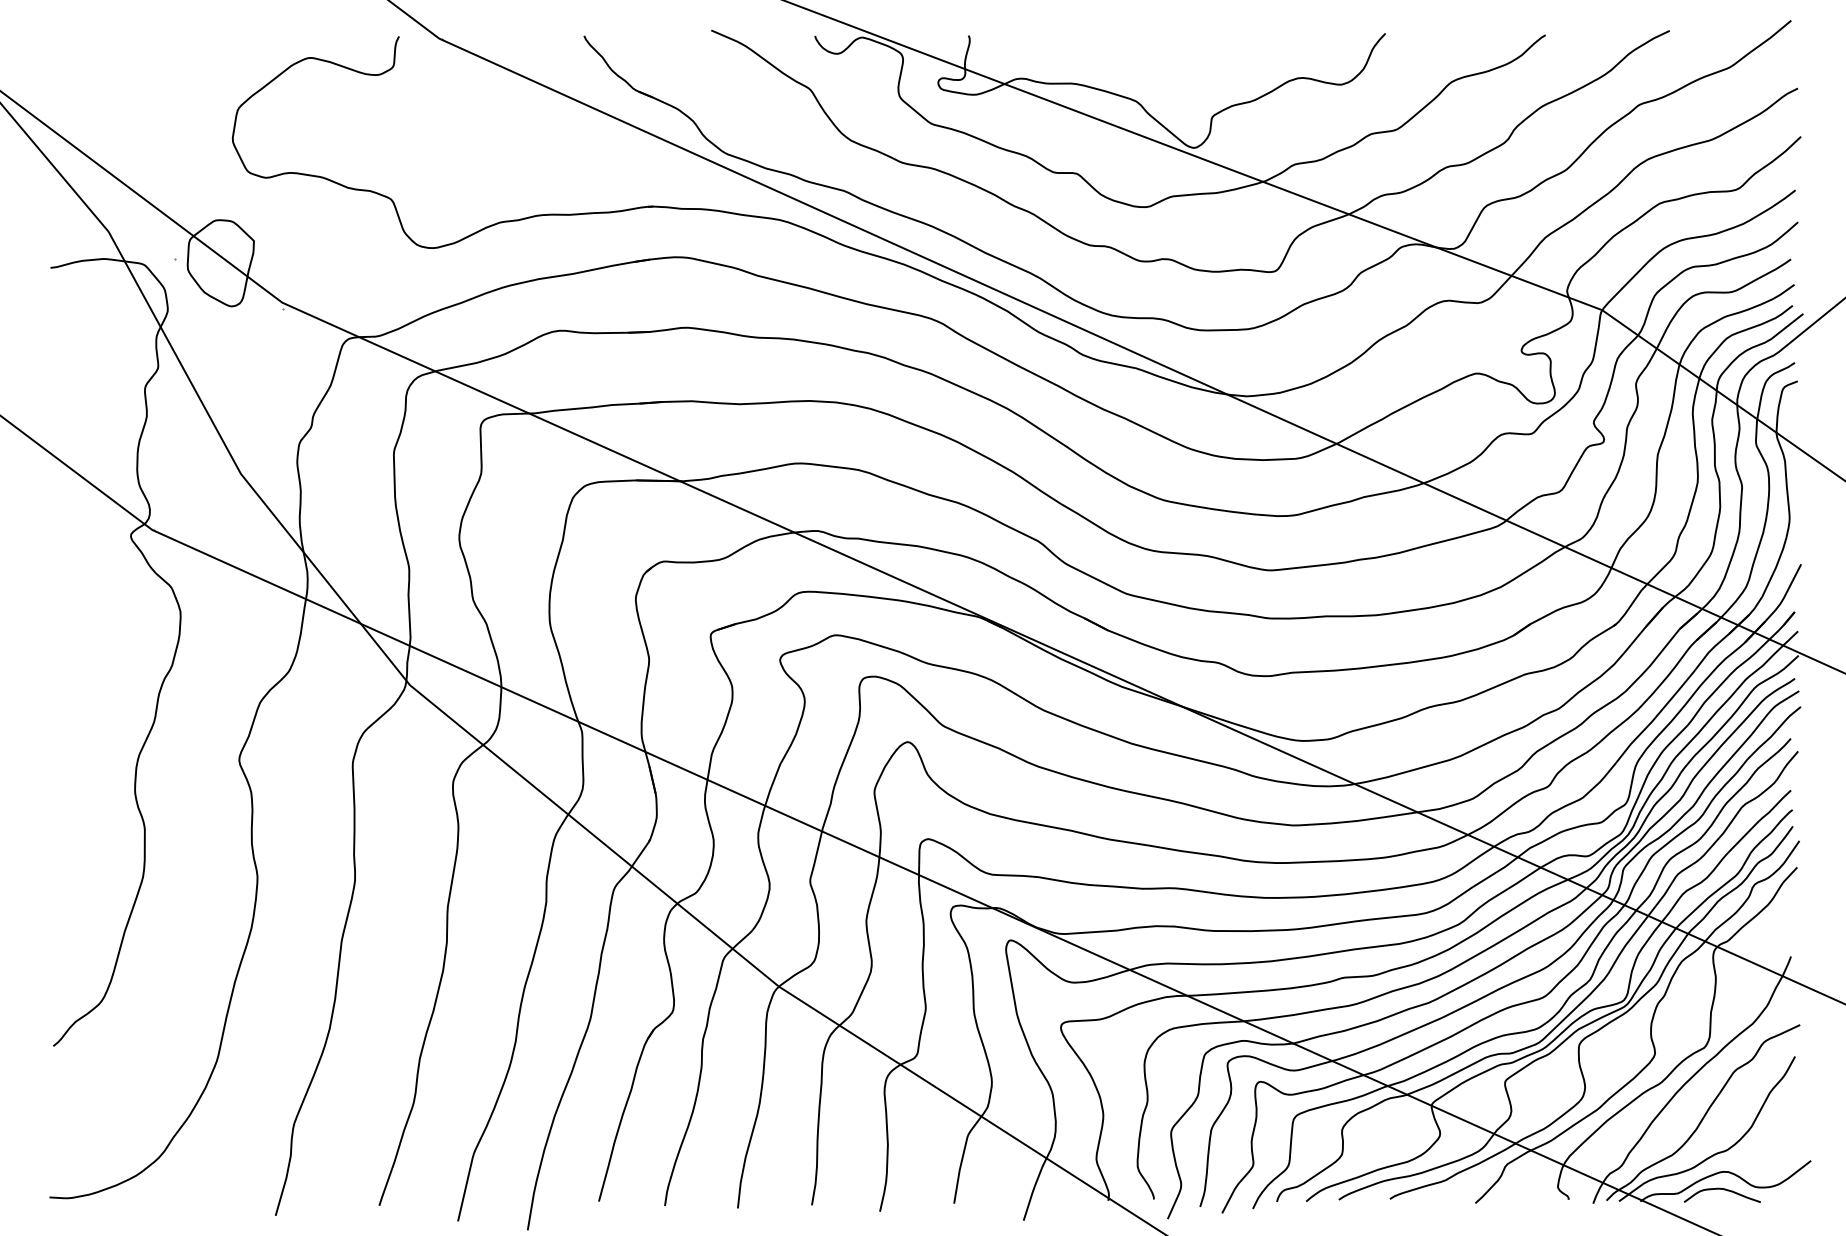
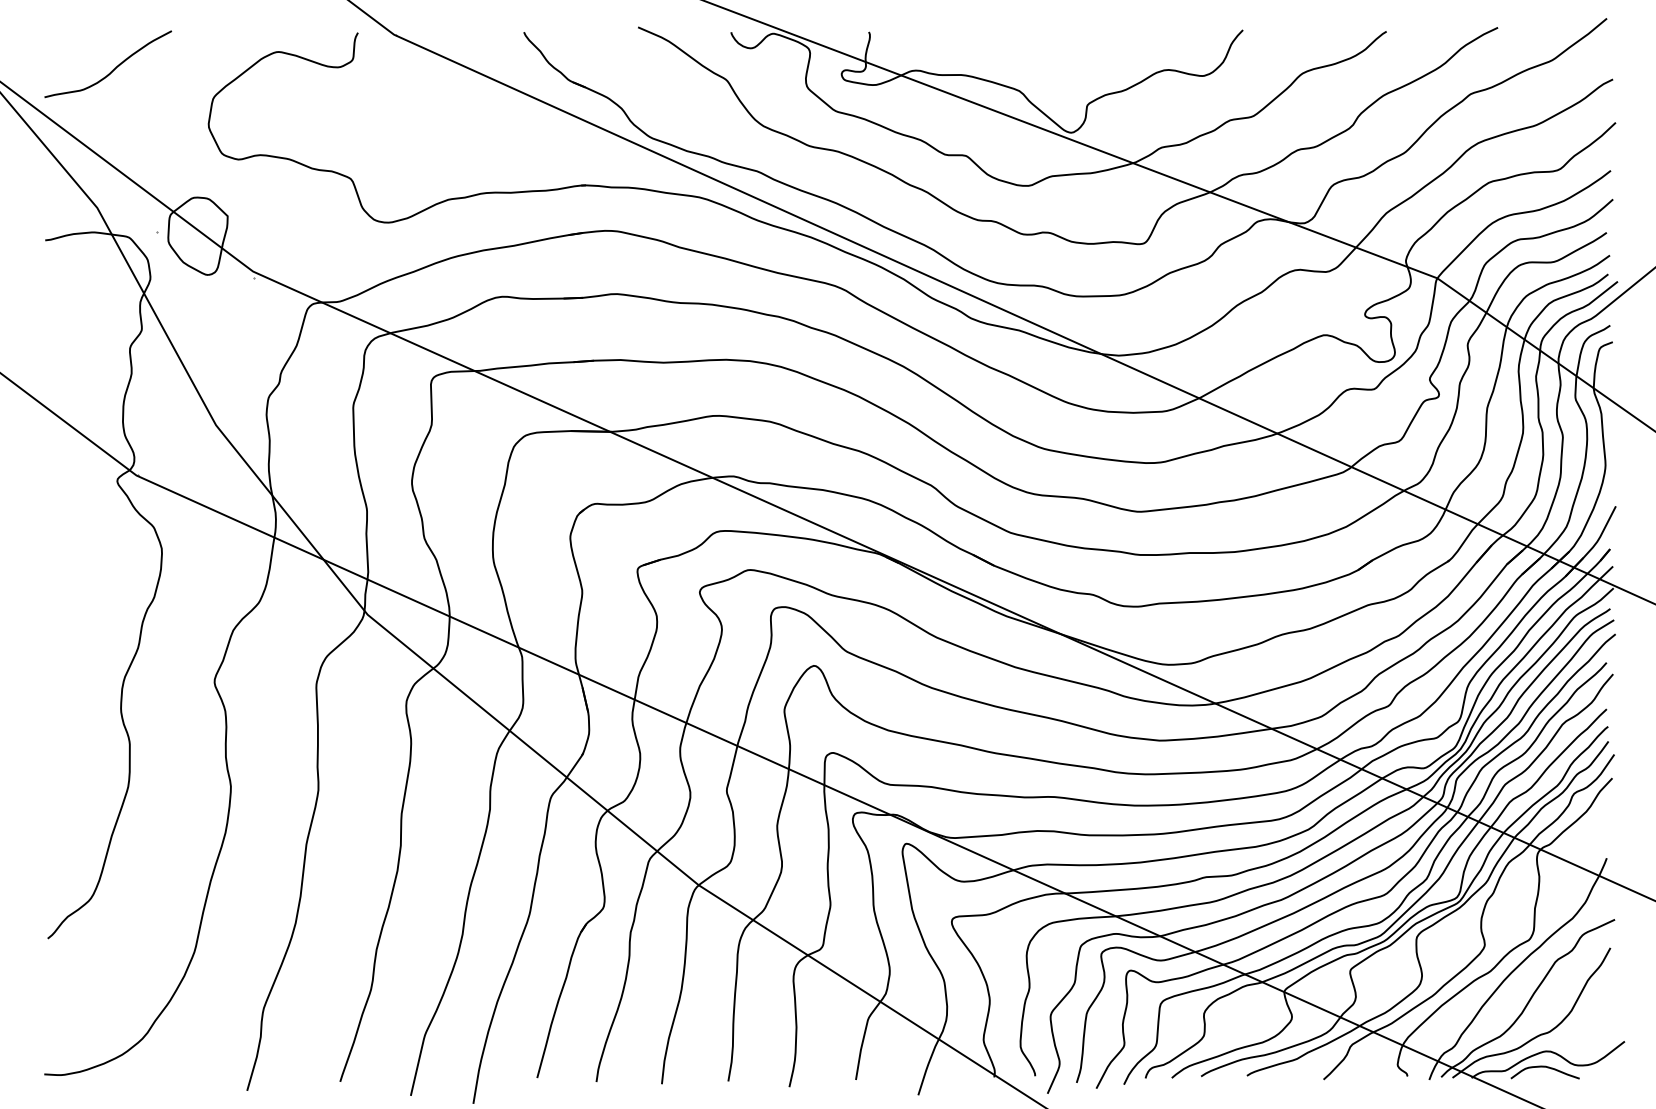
curve: (126, 77) -> (113, 69), added

